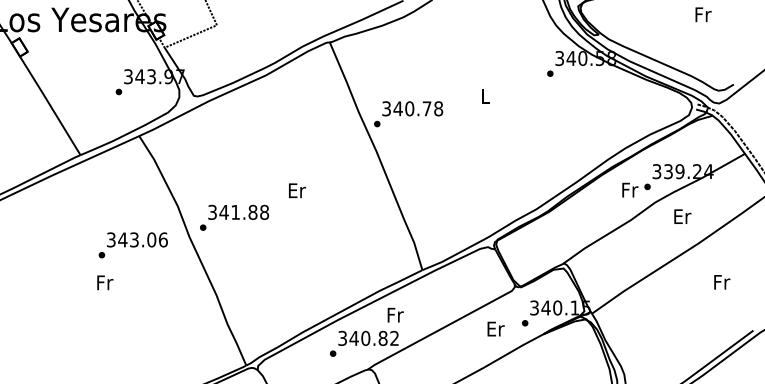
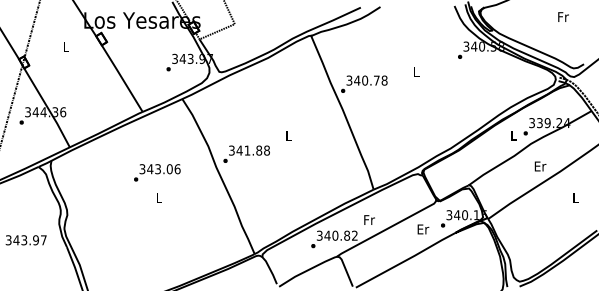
text: (296, 190) -> (288, 135), Er -> L
text: (629, 190) -> (513, 135), Fr -> L
text: (682, 216) -> (540, 166), moved
text: (133, 244) -> (157, 172), moved
text: (721, 281) -> (575, 197), Fr -> L
text: (105, 283) -> (159, 198), Fr -> L
text: (395, 314) -> (369, 219), moved

